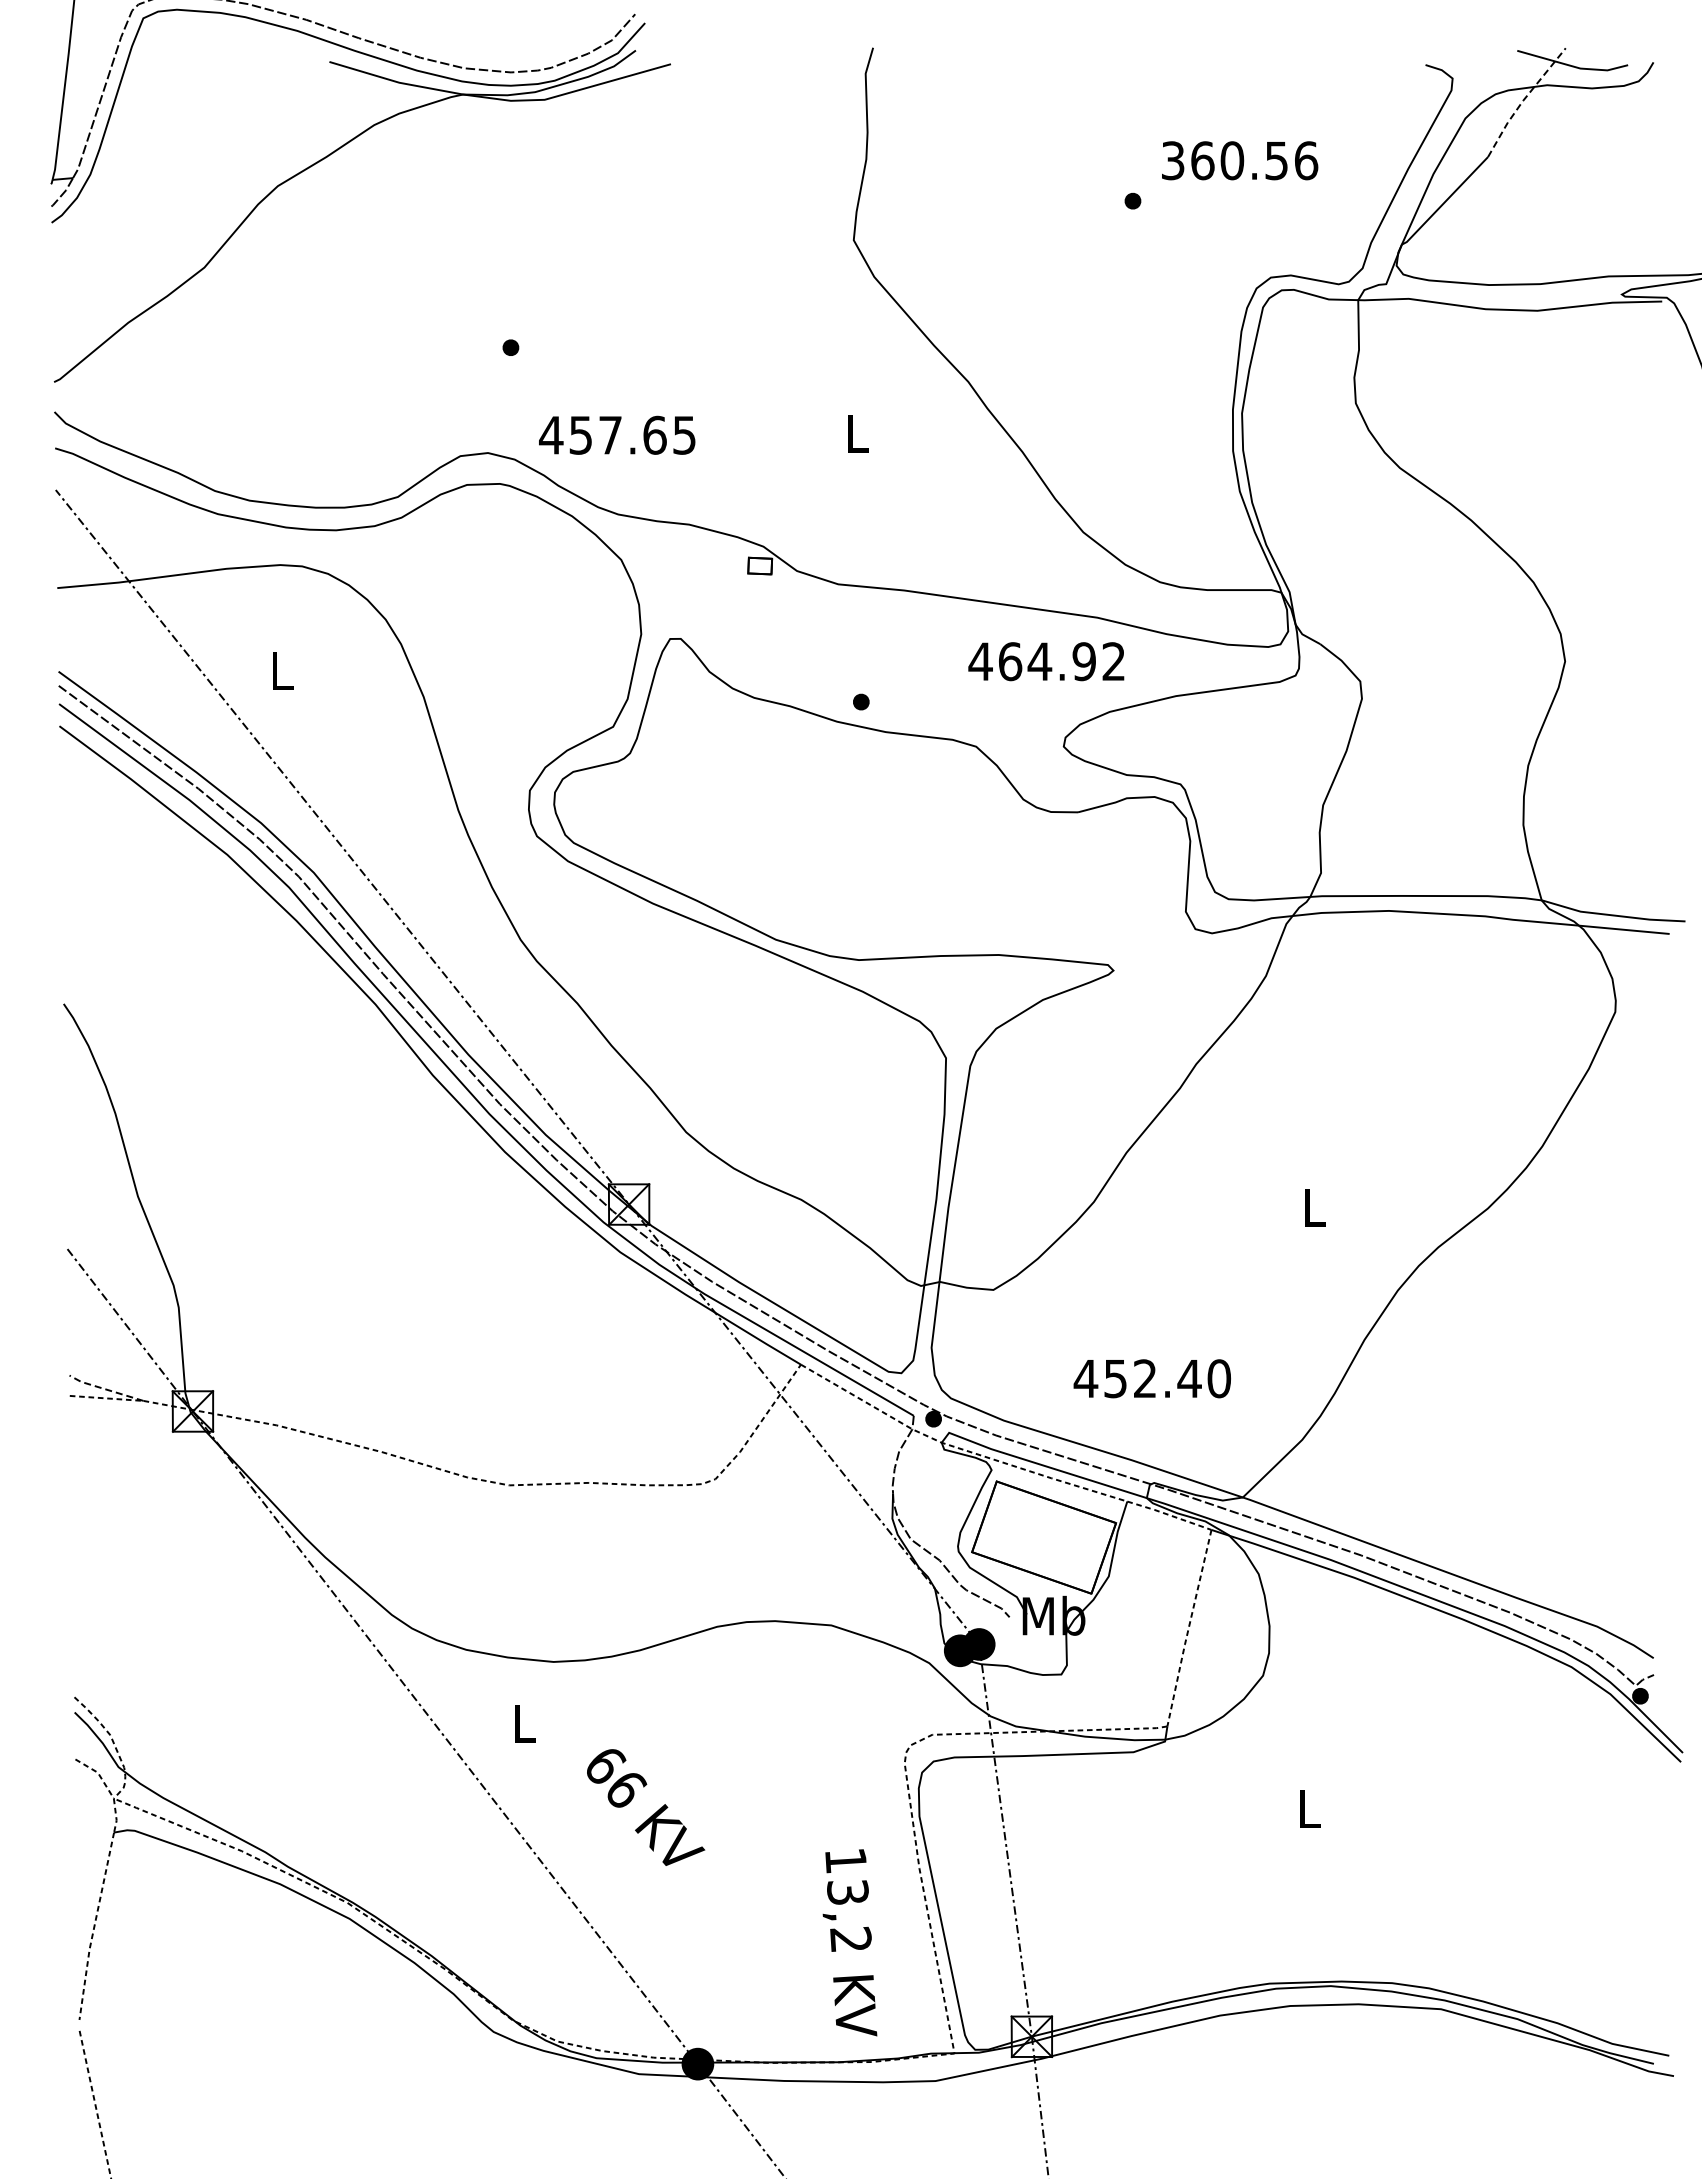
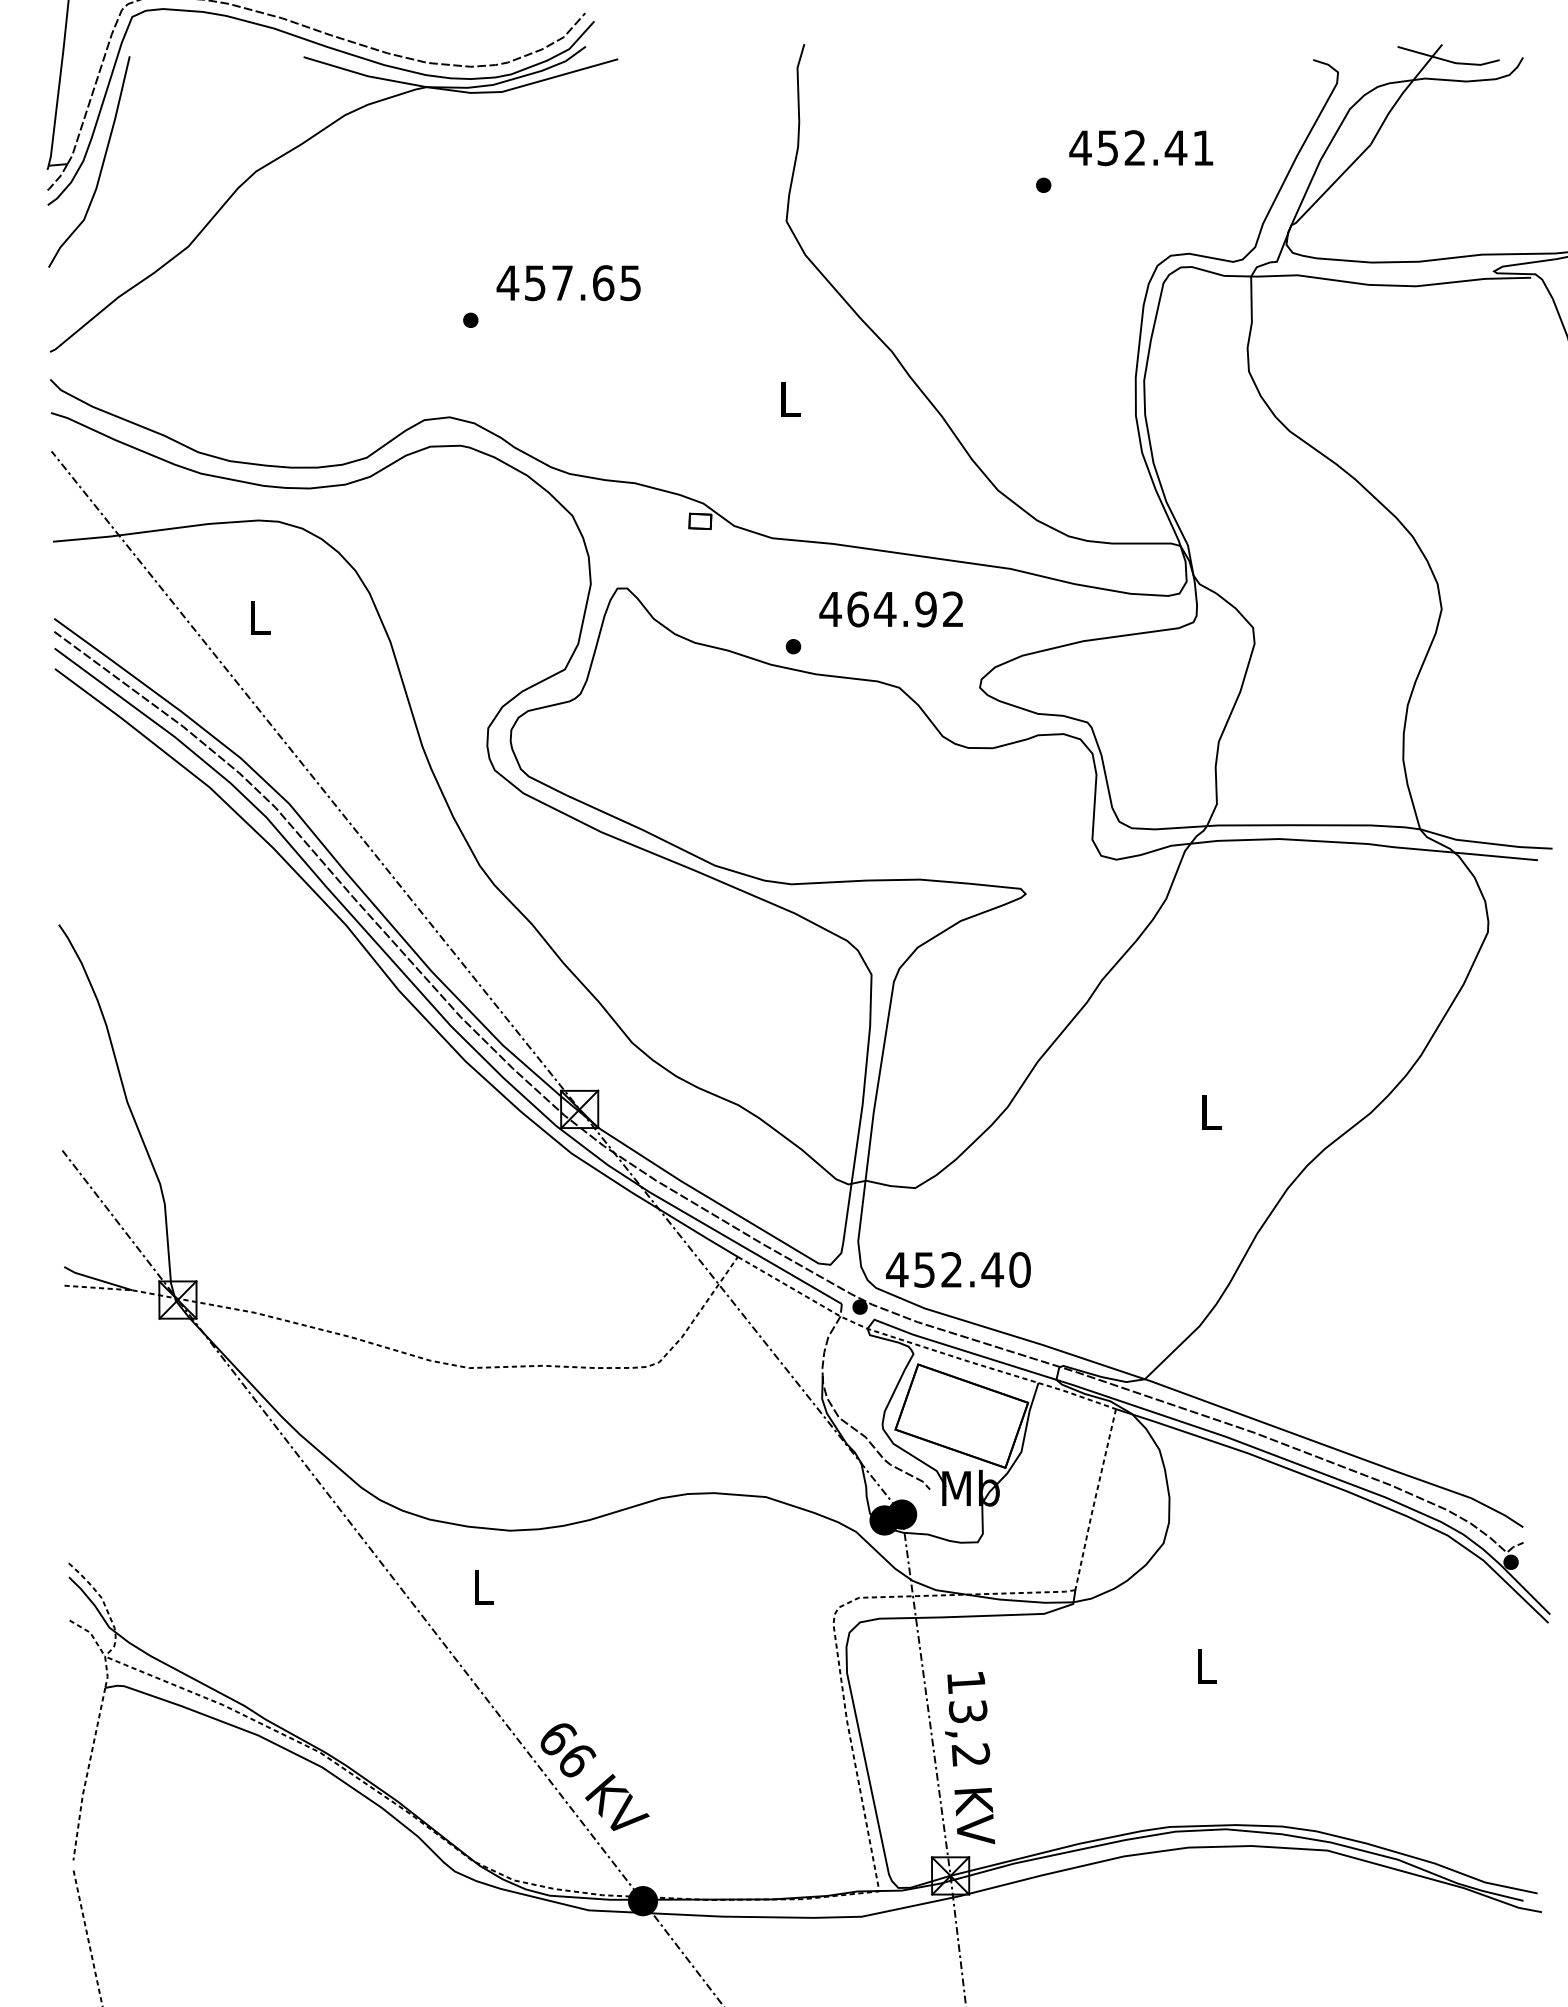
line: (1523, 100) -> (1403, 92), dashed -> solid
text: (1239, 160) -> (1141, 147), 360.56 -> 452.41
curve: (110, 177) -> (101, 163), added
text: (617, 434) -> (568, 282), moved
text: (1046, 661) -> (891, 609), moved
text: (1151, 1378) -> (957, 1269), moved
line: (104, 1389) -> (96, 1279), dashed -> solid
text: (646, 1807) -> (595, 1777), moved
text: (849, 1942) -> (969, 1757), moved

